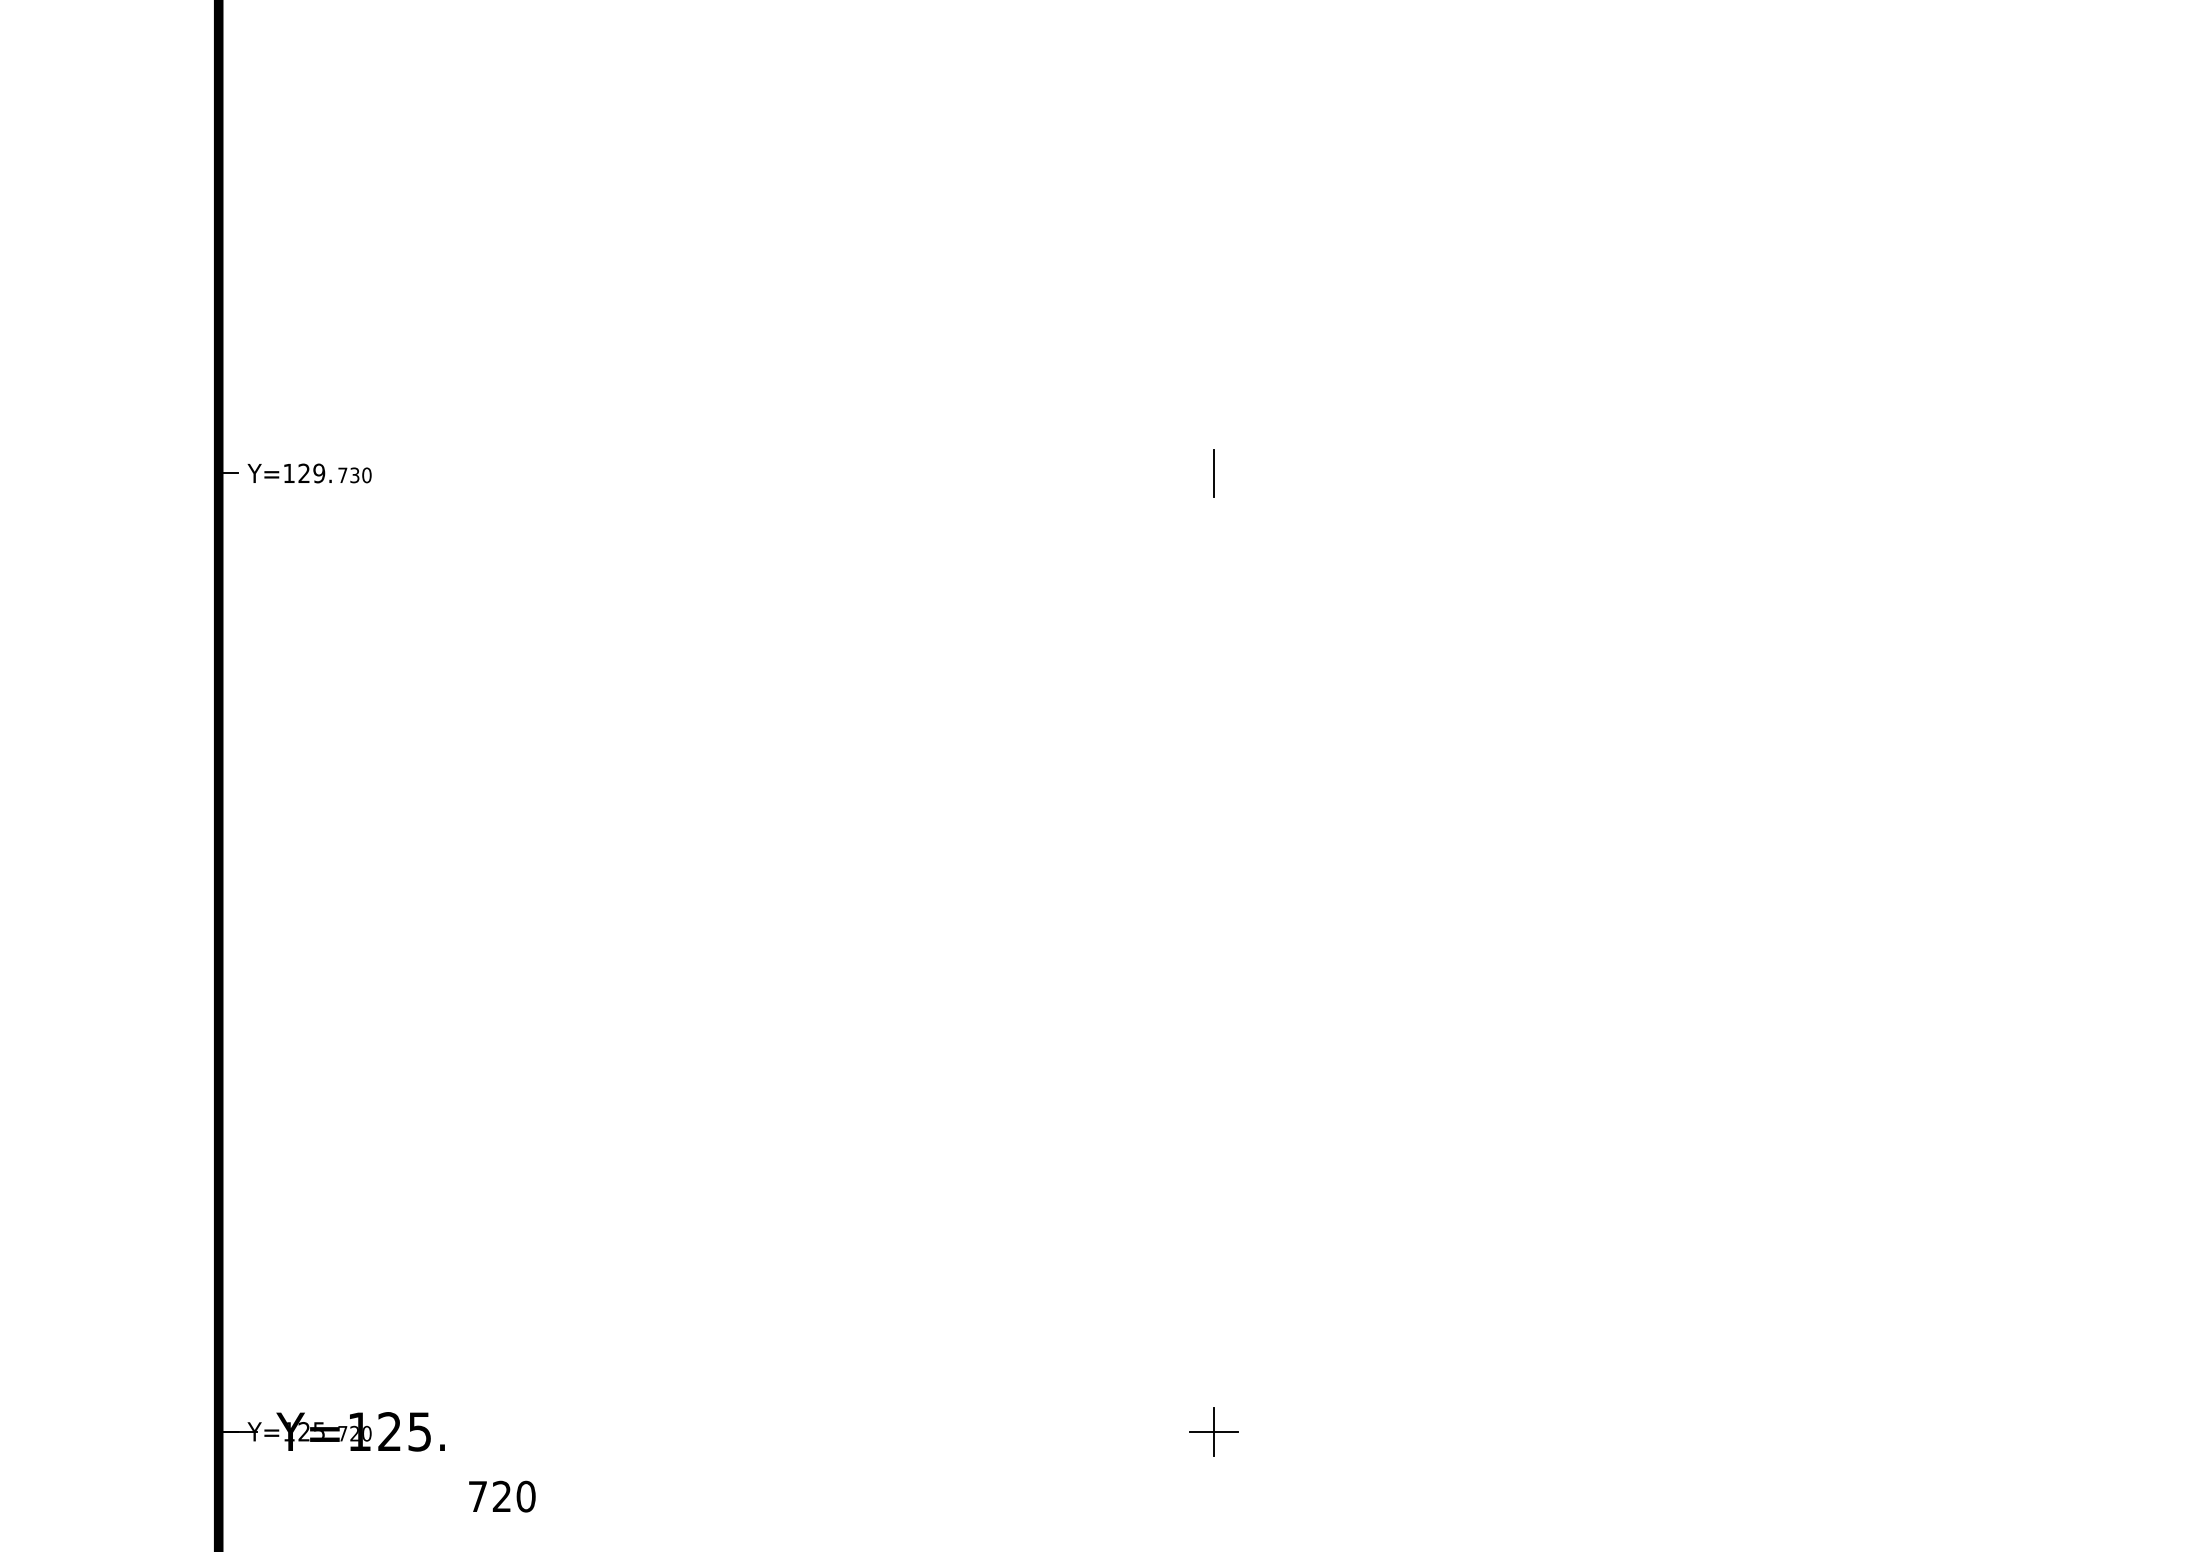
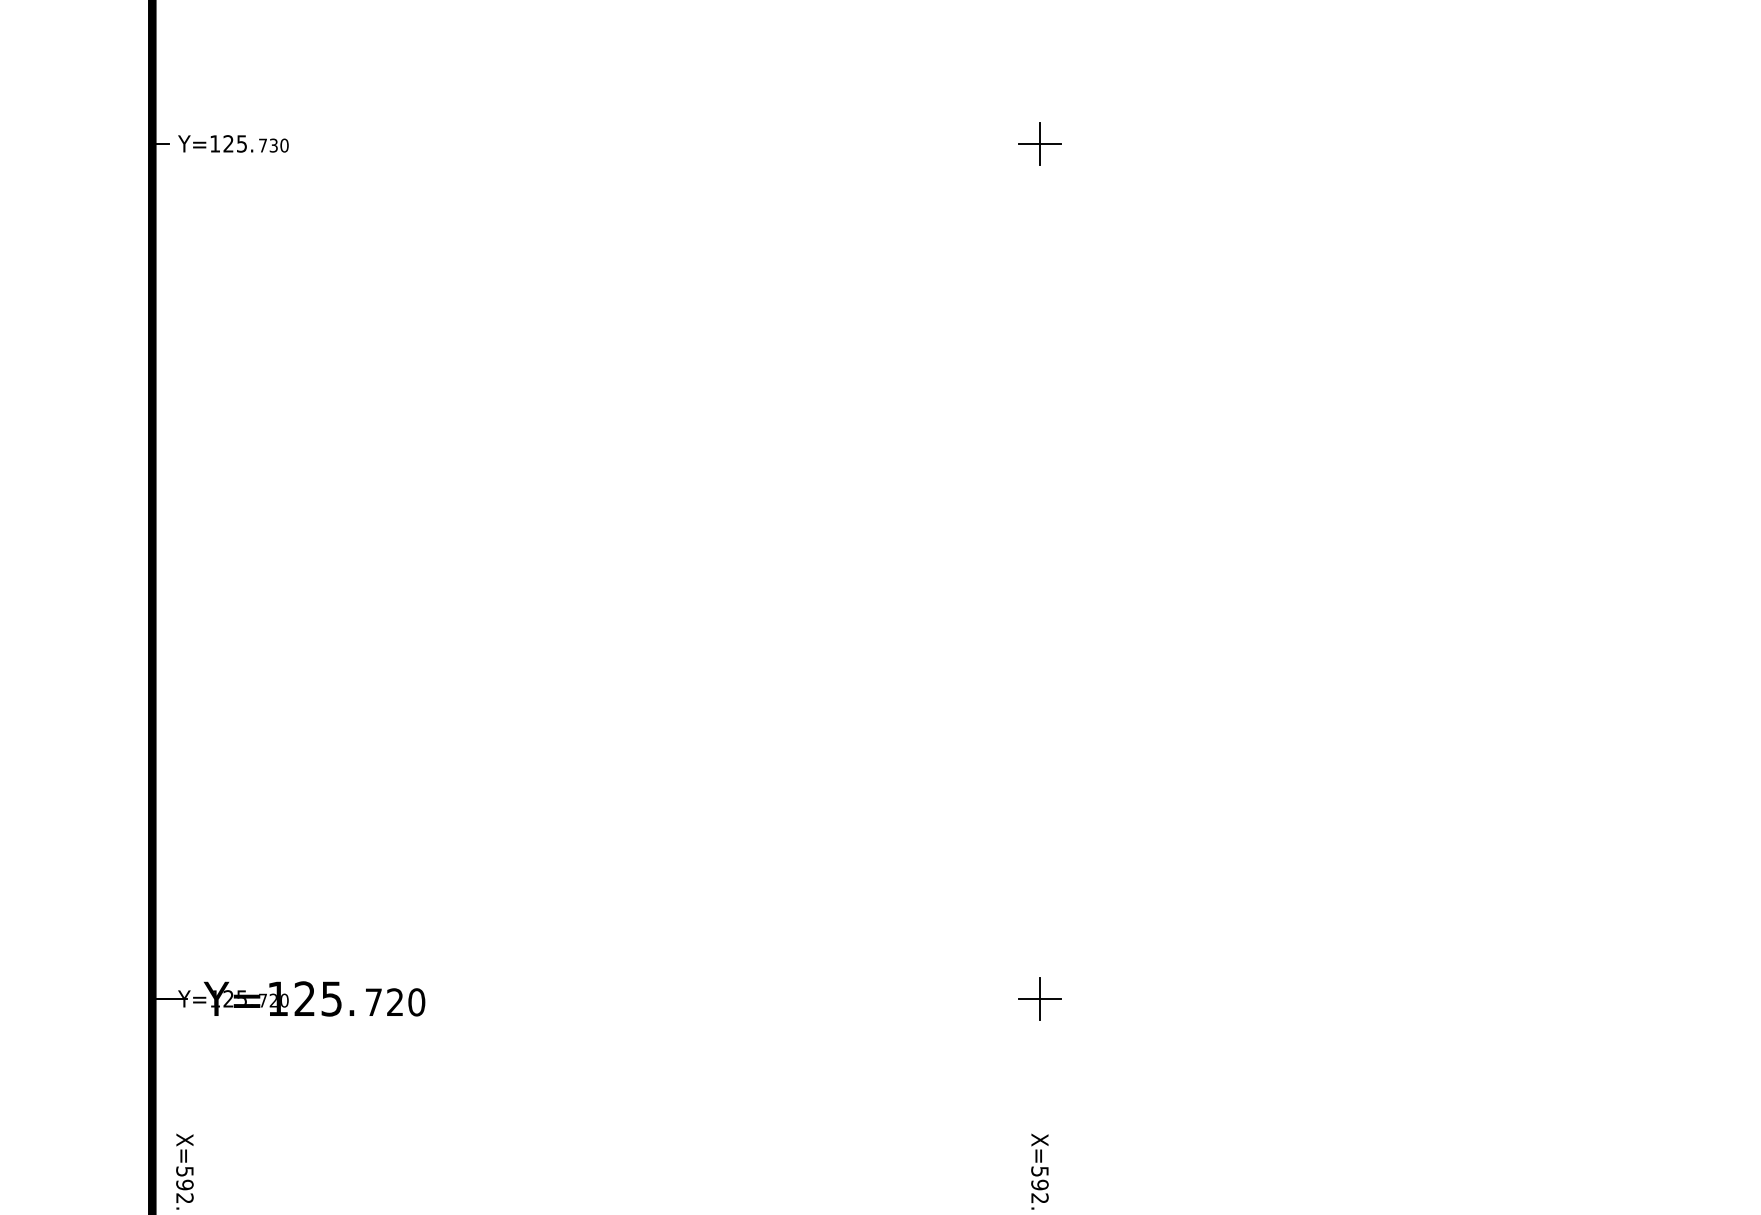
text: (319, 472) -> (242, 143), Y=129. -> Y=125.
line: (1213, 473) -> (1039, 143), added
text: (502, 1496) -> (395, 1002), moved

